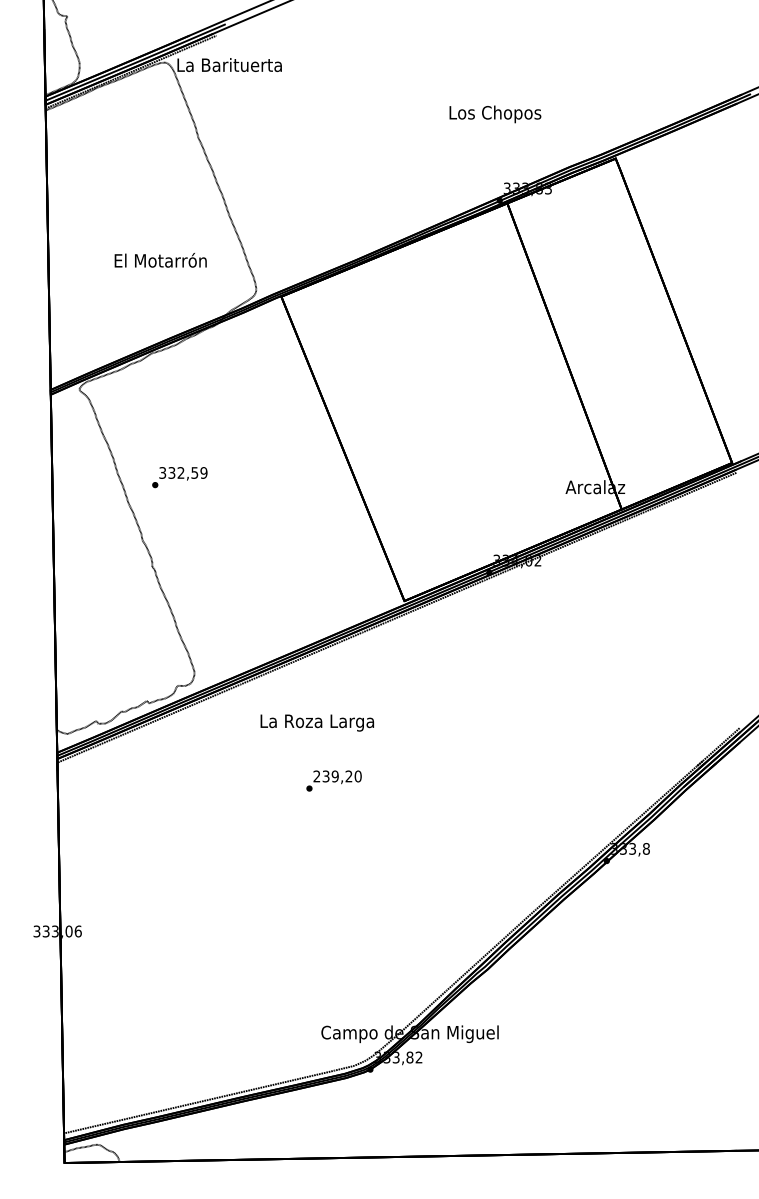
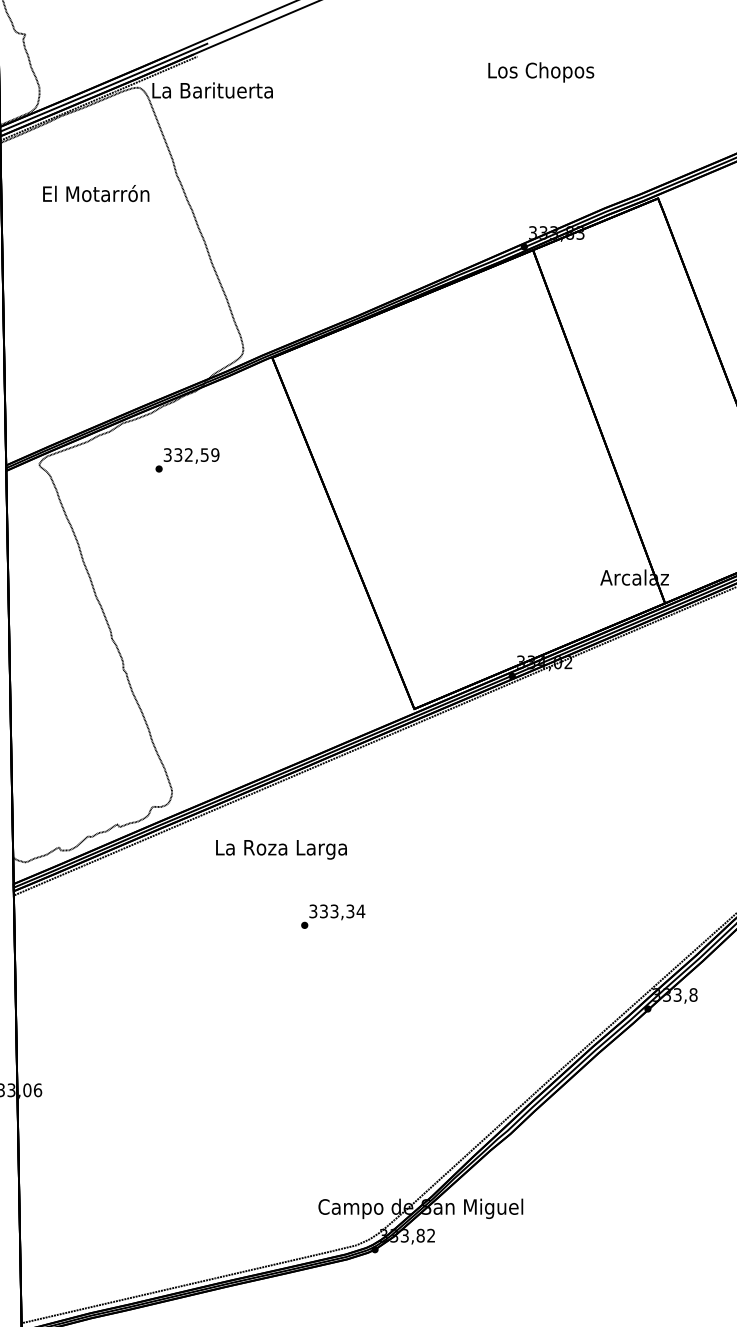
text: (495, 114) -> (541, 72), moved
text: (160, 260) -> (95, 193), moved
text: (179, 477) -> (187, 460), moved
text: (316, 722) -> (280, 849), moved
text: (337, 776) -> (337, 911), 239,20 -> 333,34

